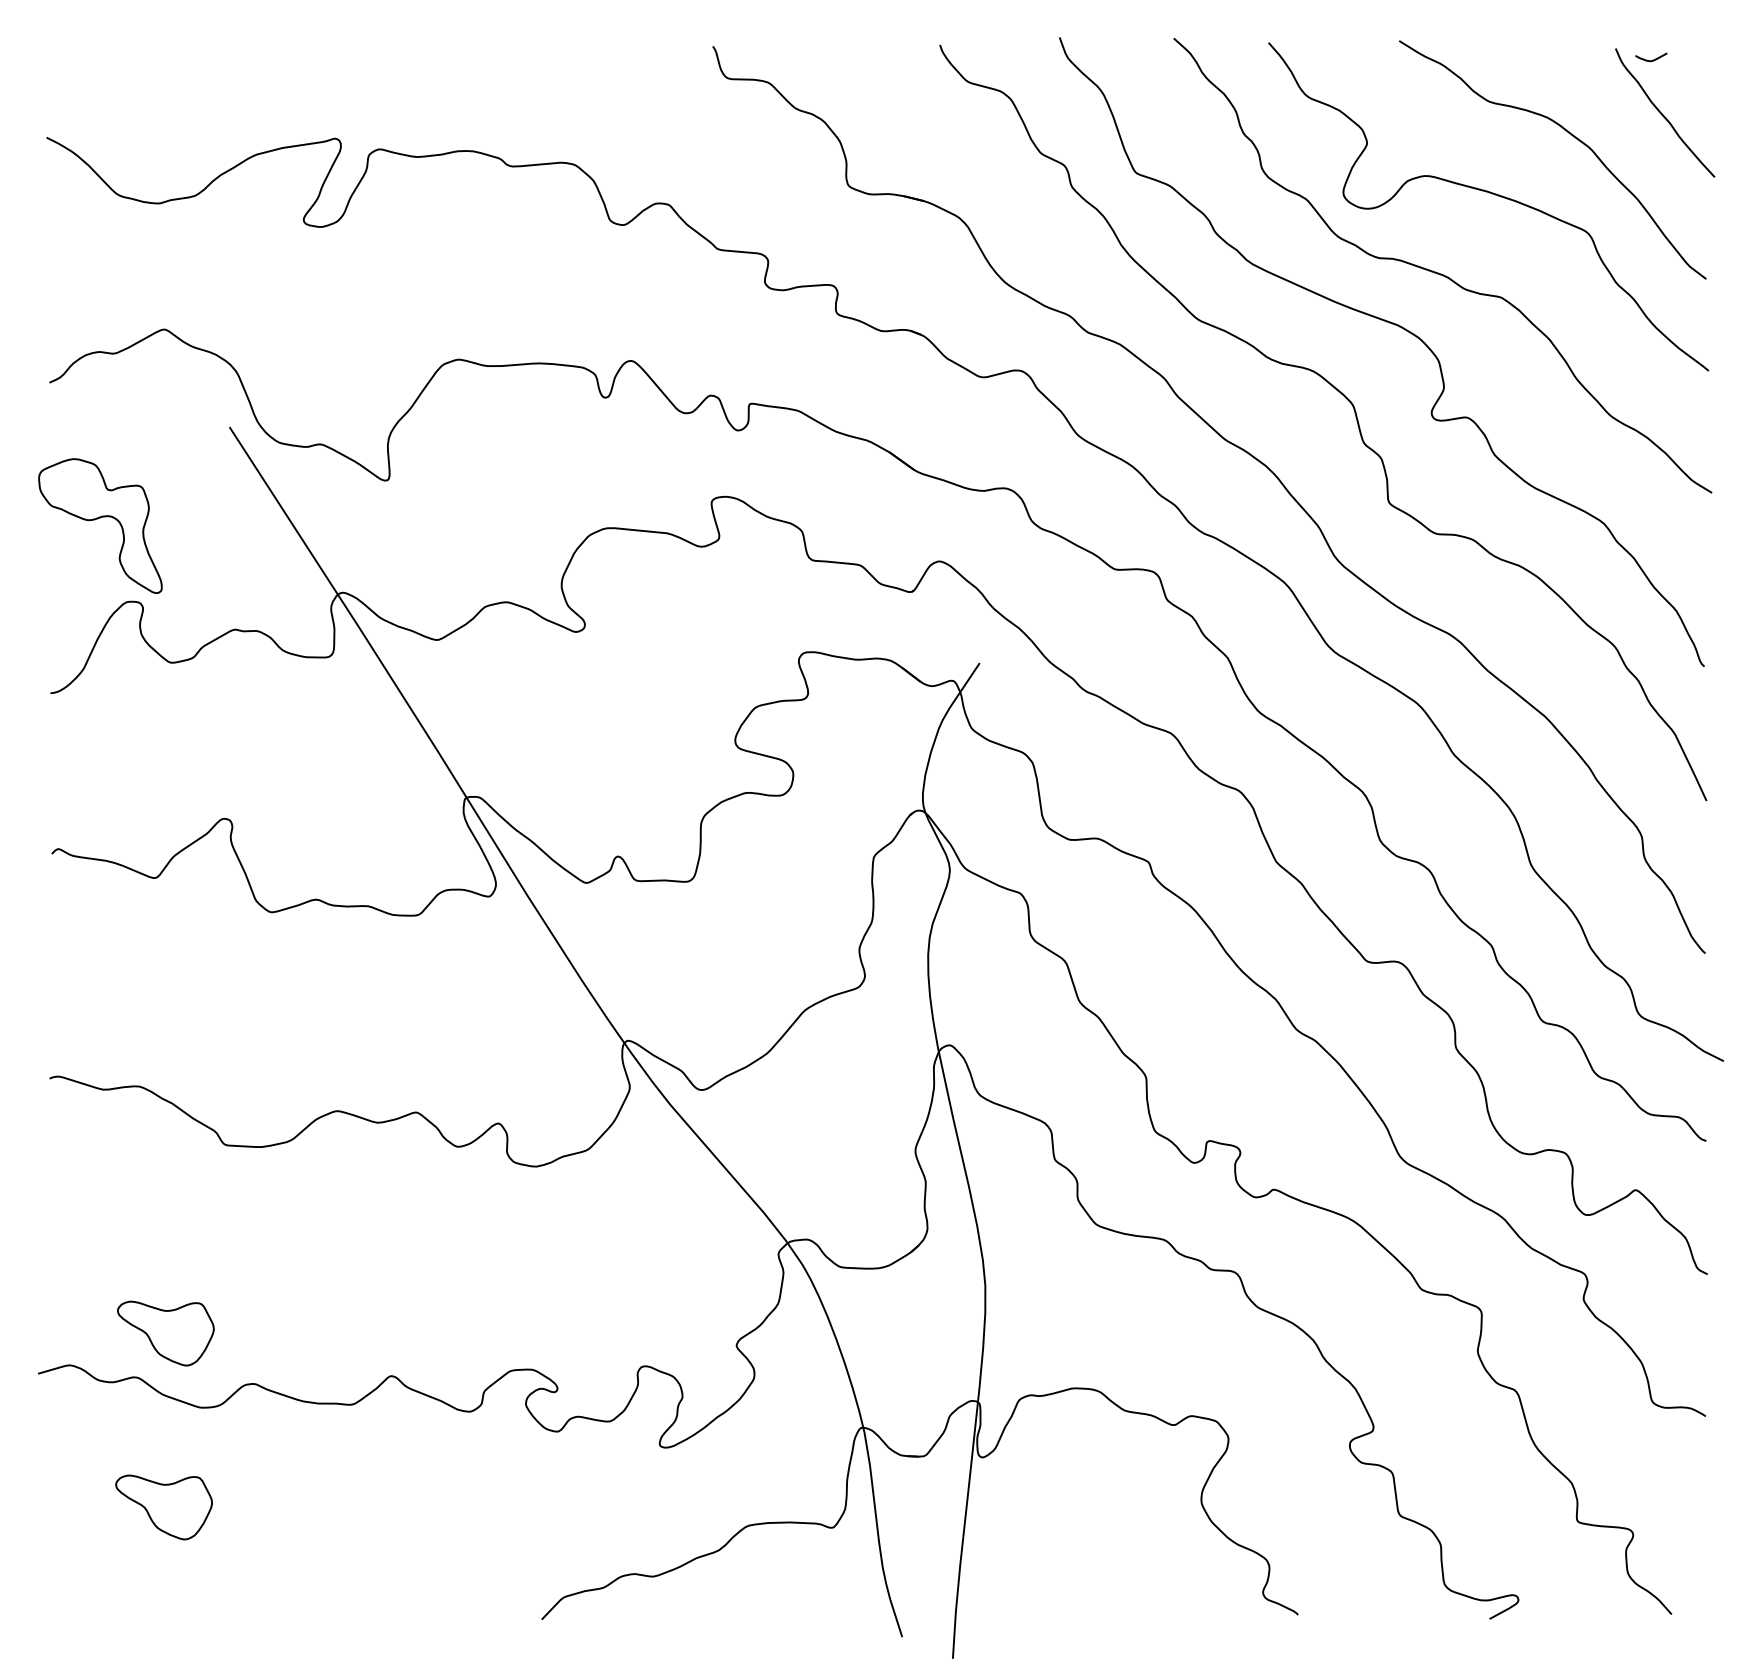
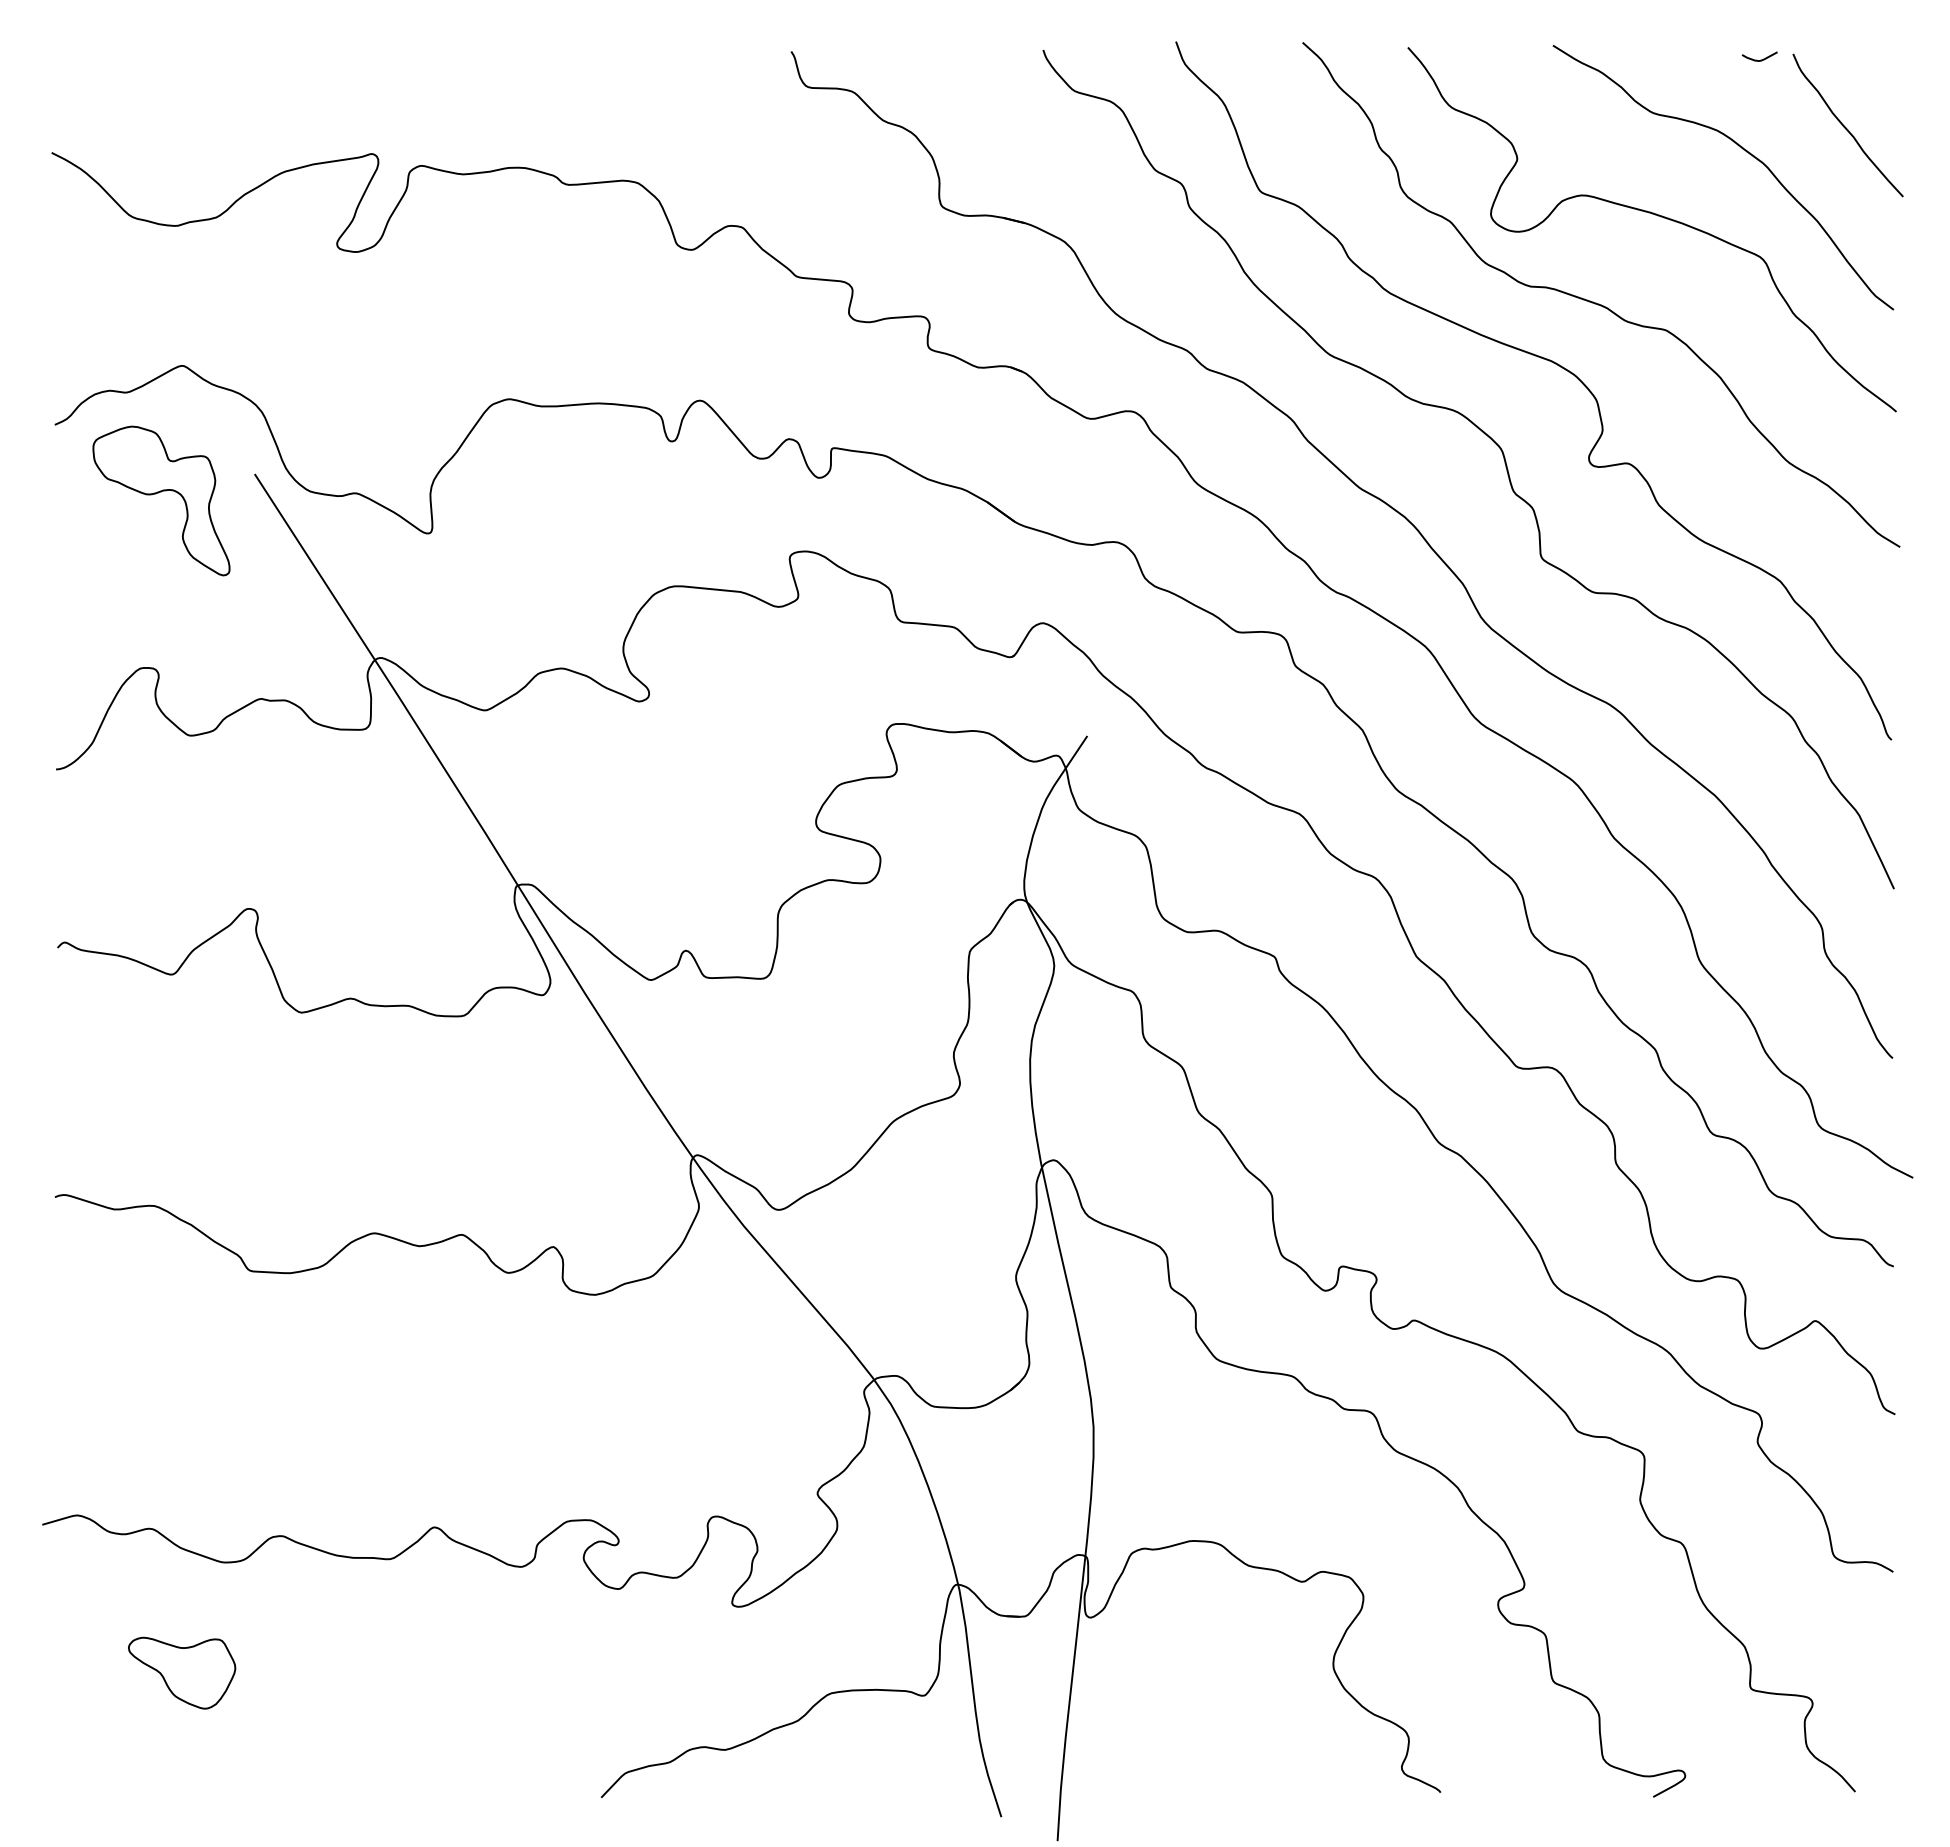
curve: (1652, 59) -> (1760, 59), moved
part: (97, 519) -> (158, 493), moved
part: (166, 1332) -> (184, 1479), removed

